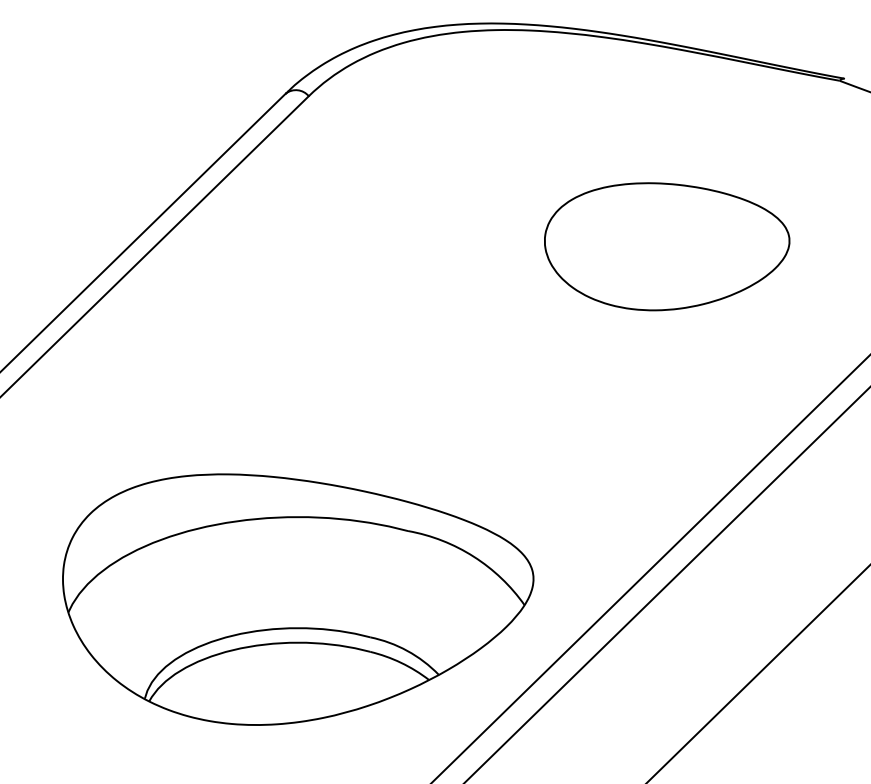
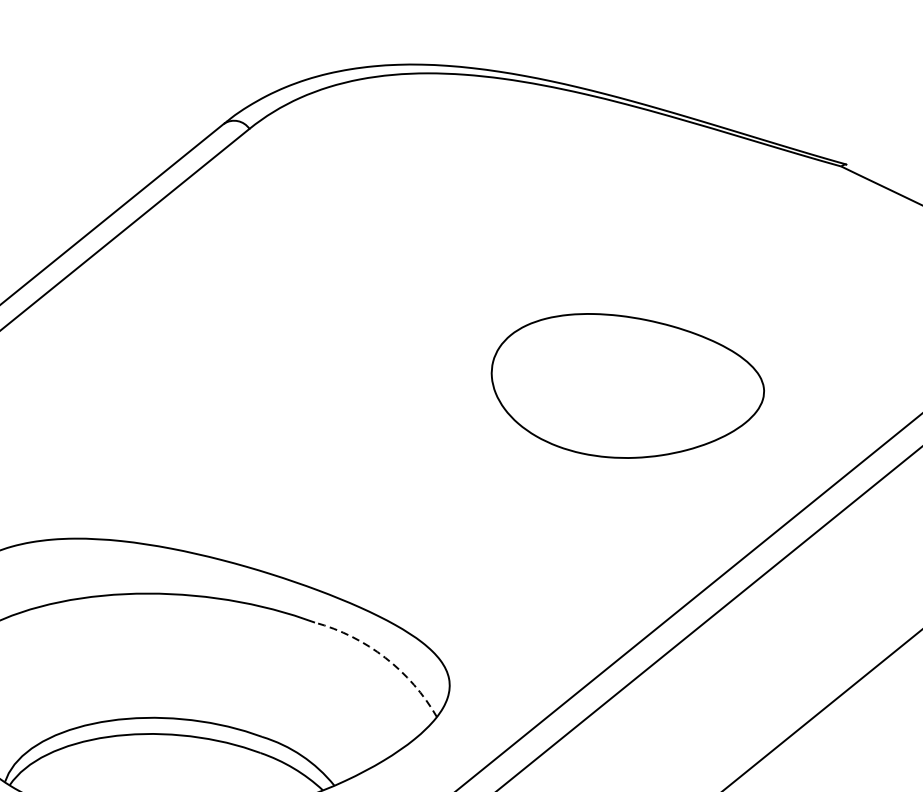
part: (667, 246) -> (627, 387), moved
arc: (473, 556) -> (385, 657), solid -> dashed

